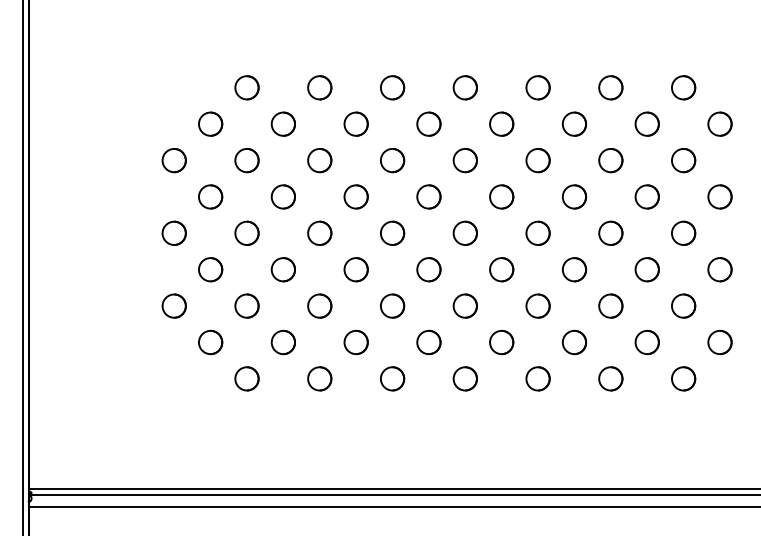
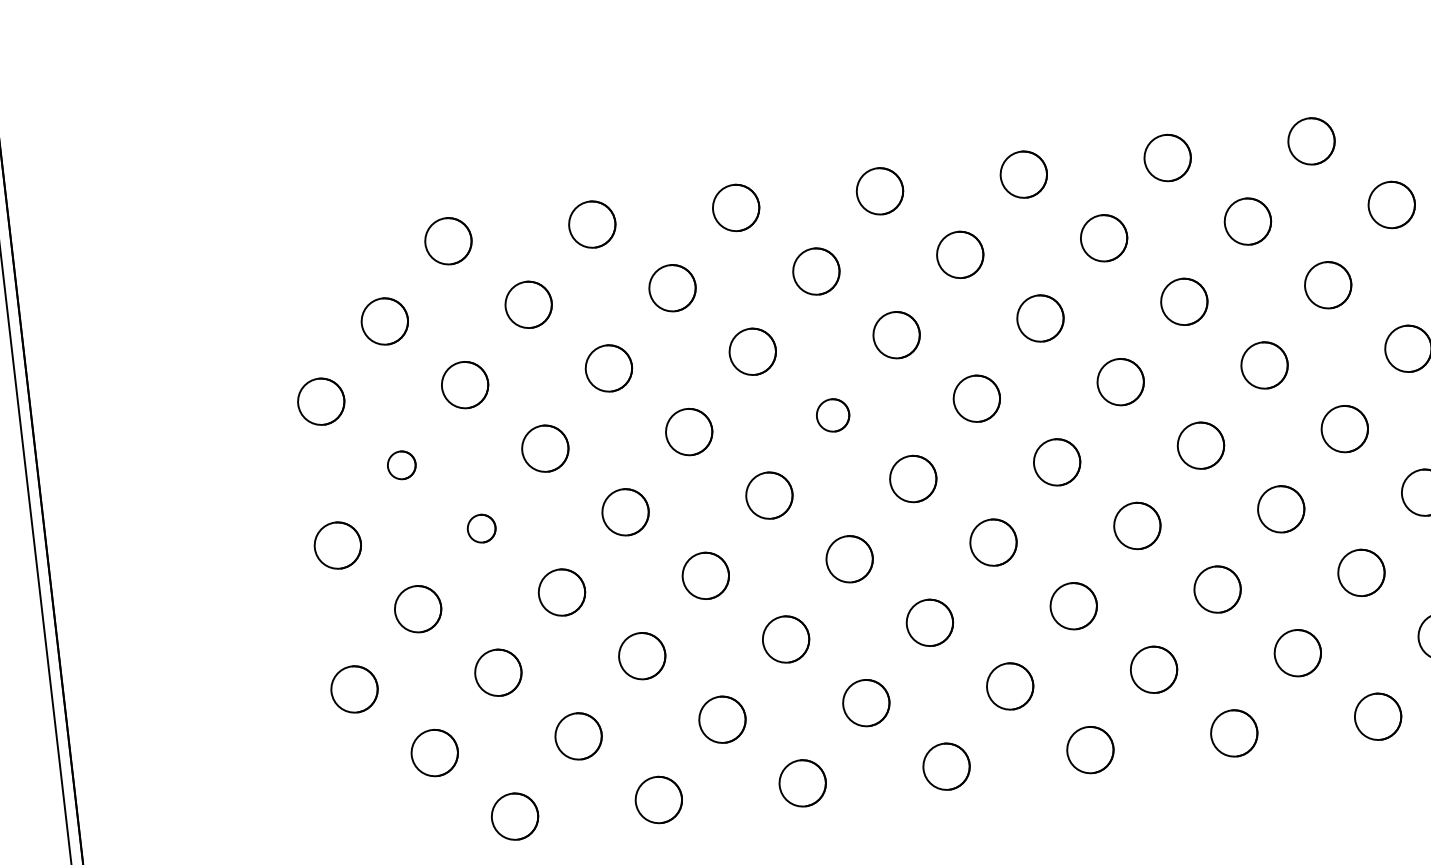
circle: (210, 196) -> (401, 464), size x0.6
circle: (428, 196) -> (832, 414), size x0.7
circle: (246, 232) -> (480, 527), size x0.6

